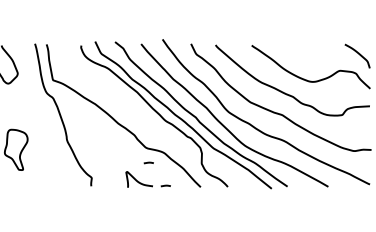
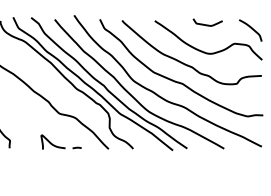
curve: (309, 49) -> (207, 24), added
curve: (148, 162) -> (61, 126), removed

